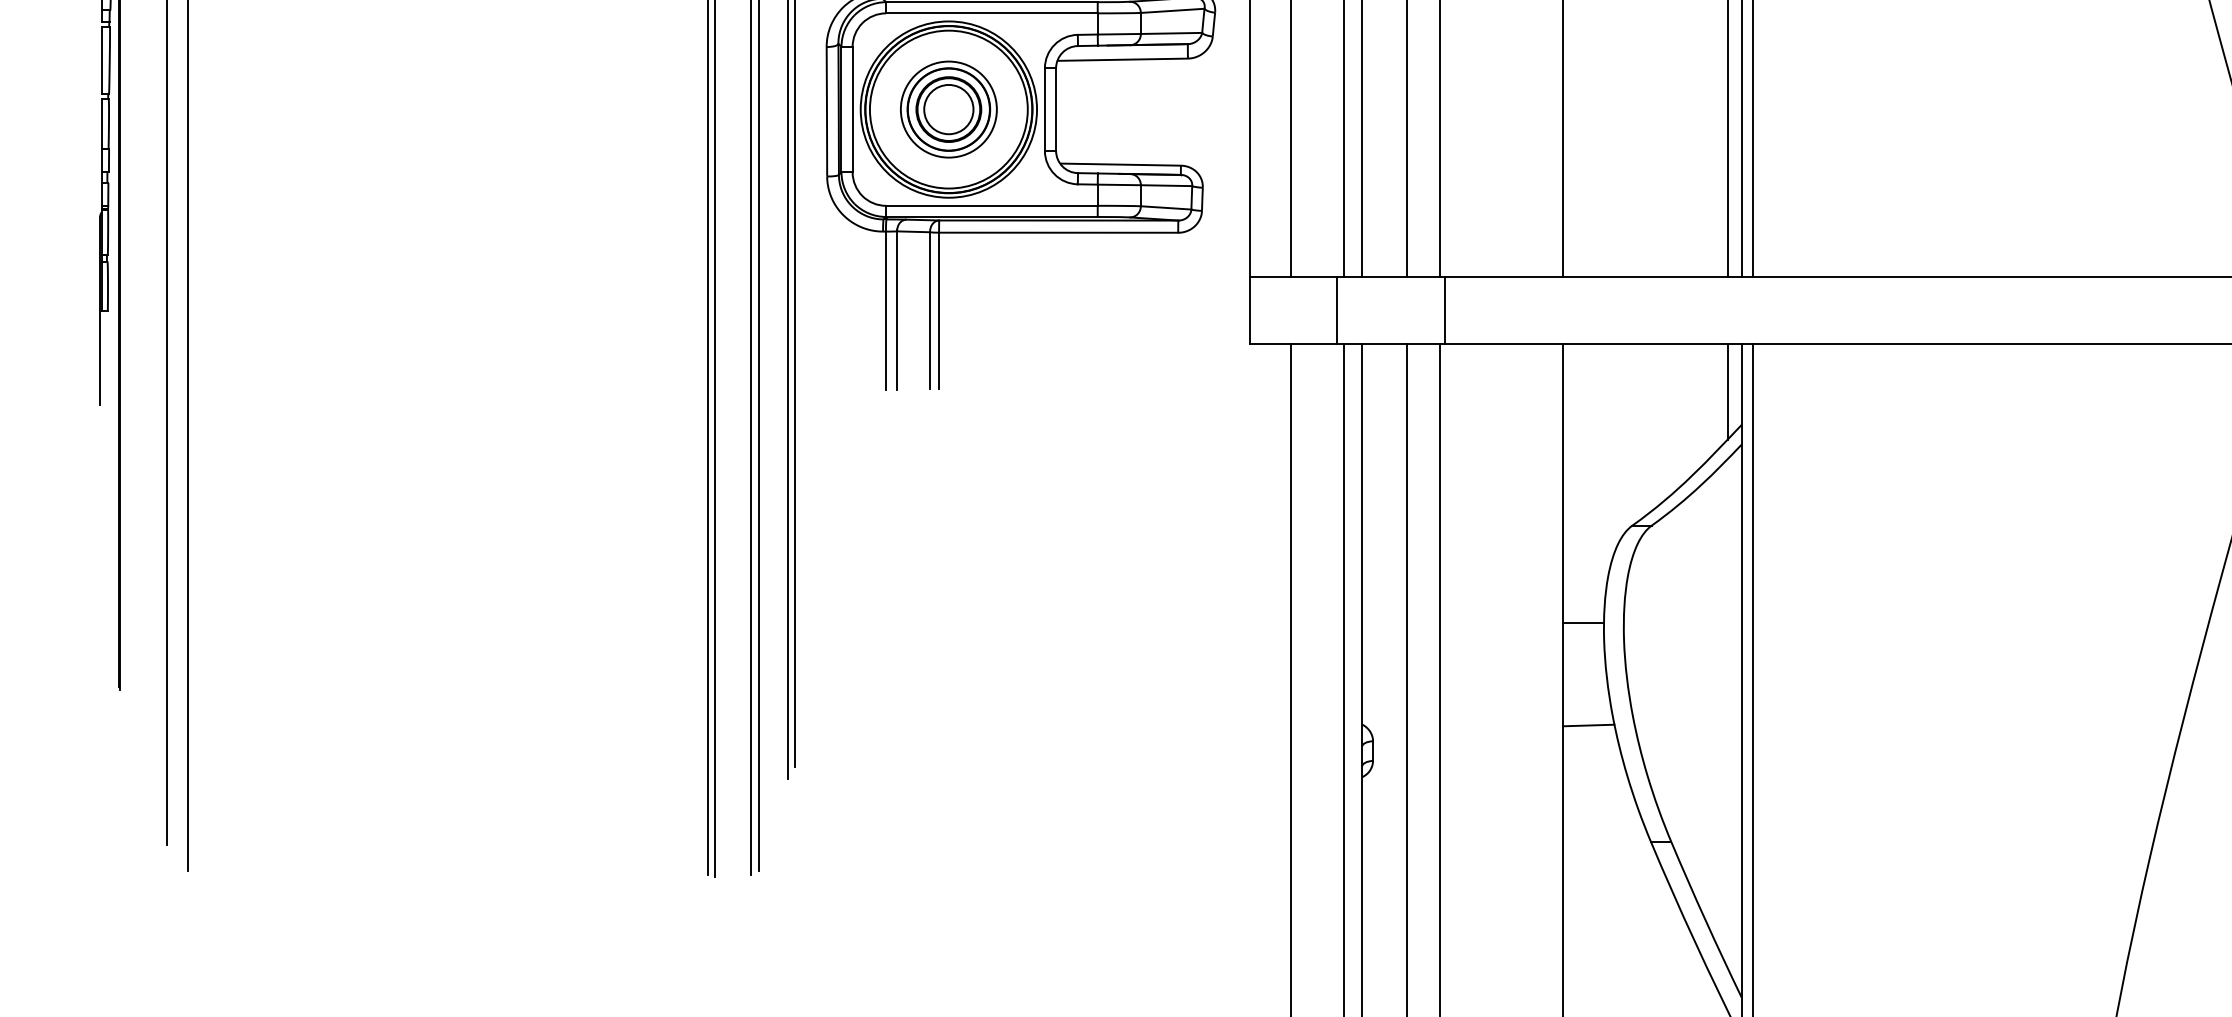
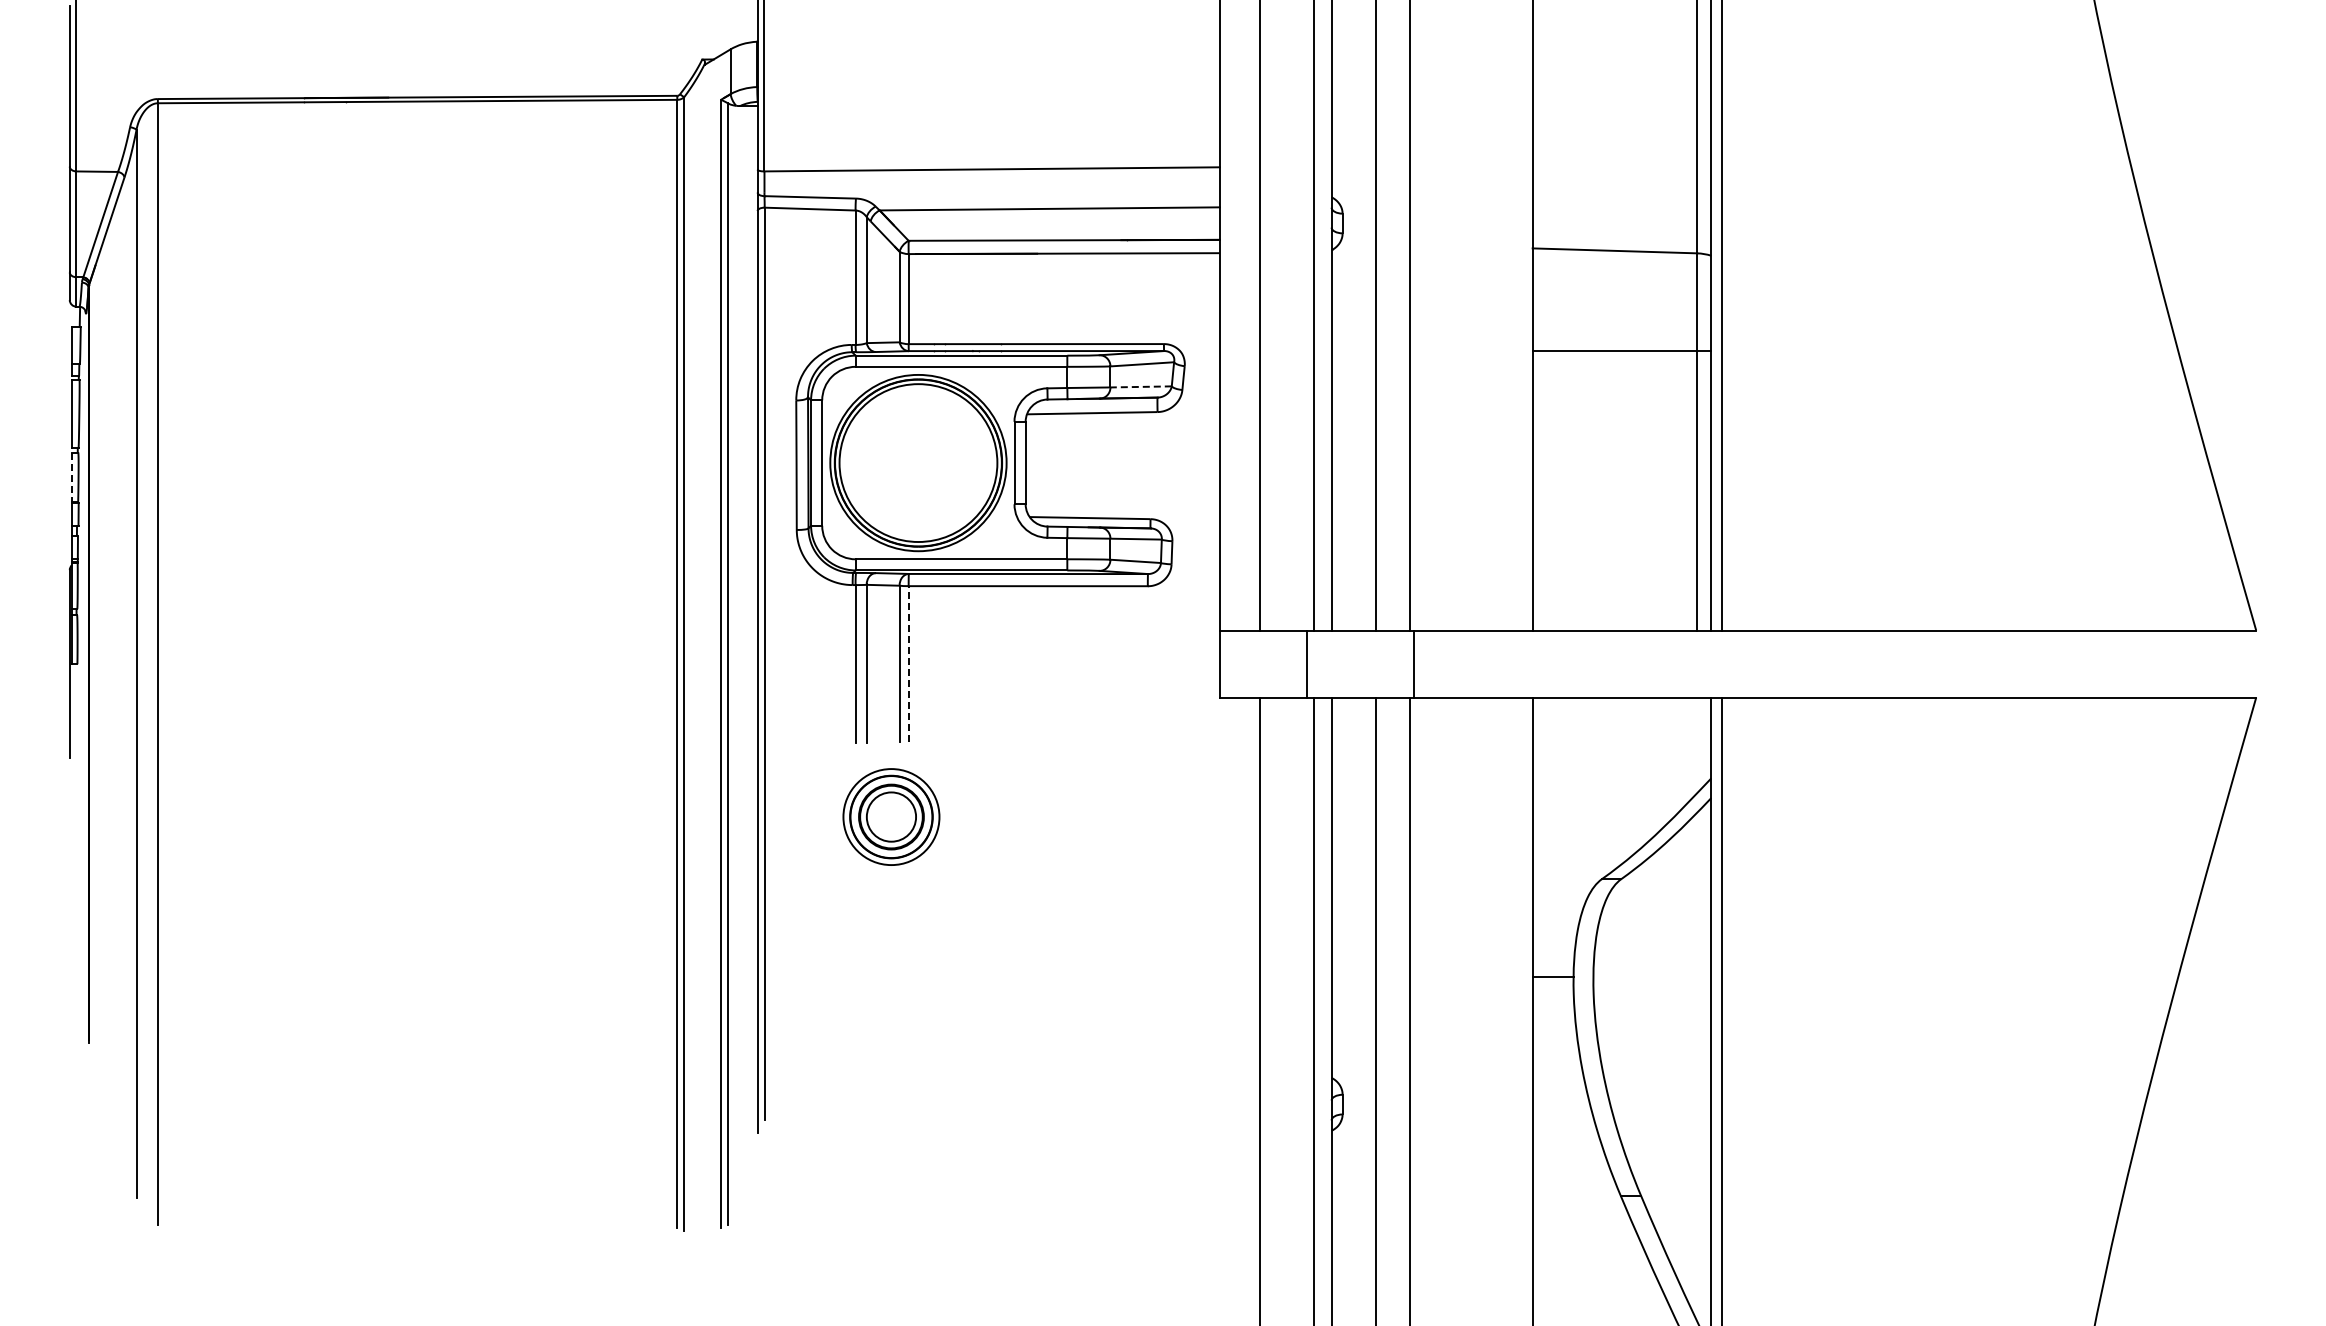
line: (1171, 33) -> (1141, 386), solid -> dashed
part: (948, 109) -> (891, 816), moved
line: (102, 124) -> (72, 477), solid -> dashed
line: (938, 311) -> (908, 664), solid -> dashed
line: (1727, 392) -> (1697, 745), removed
line: (1588, 725) -> (1558, 1078), removed

